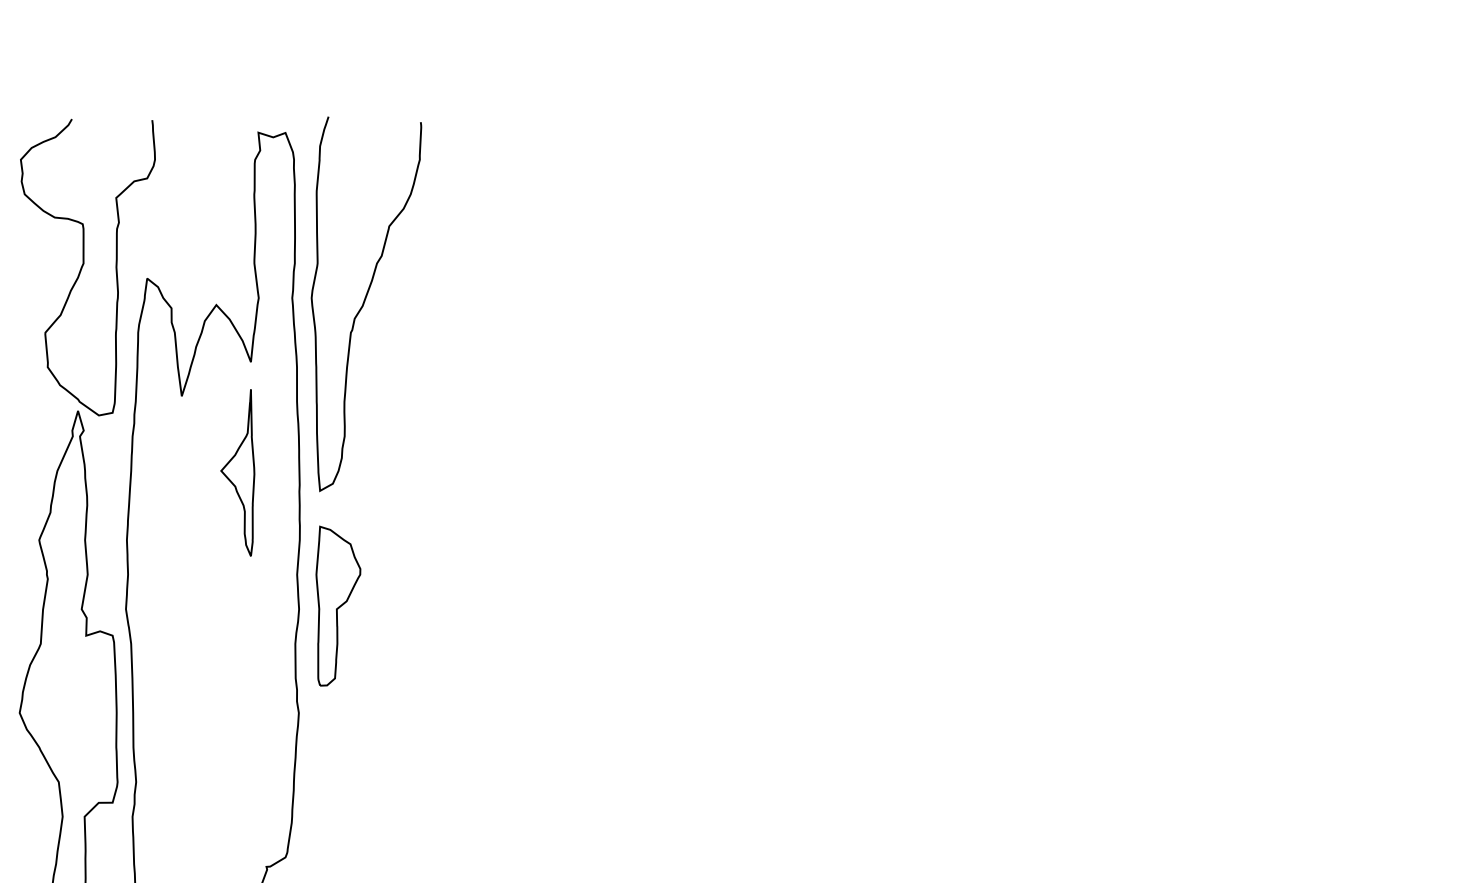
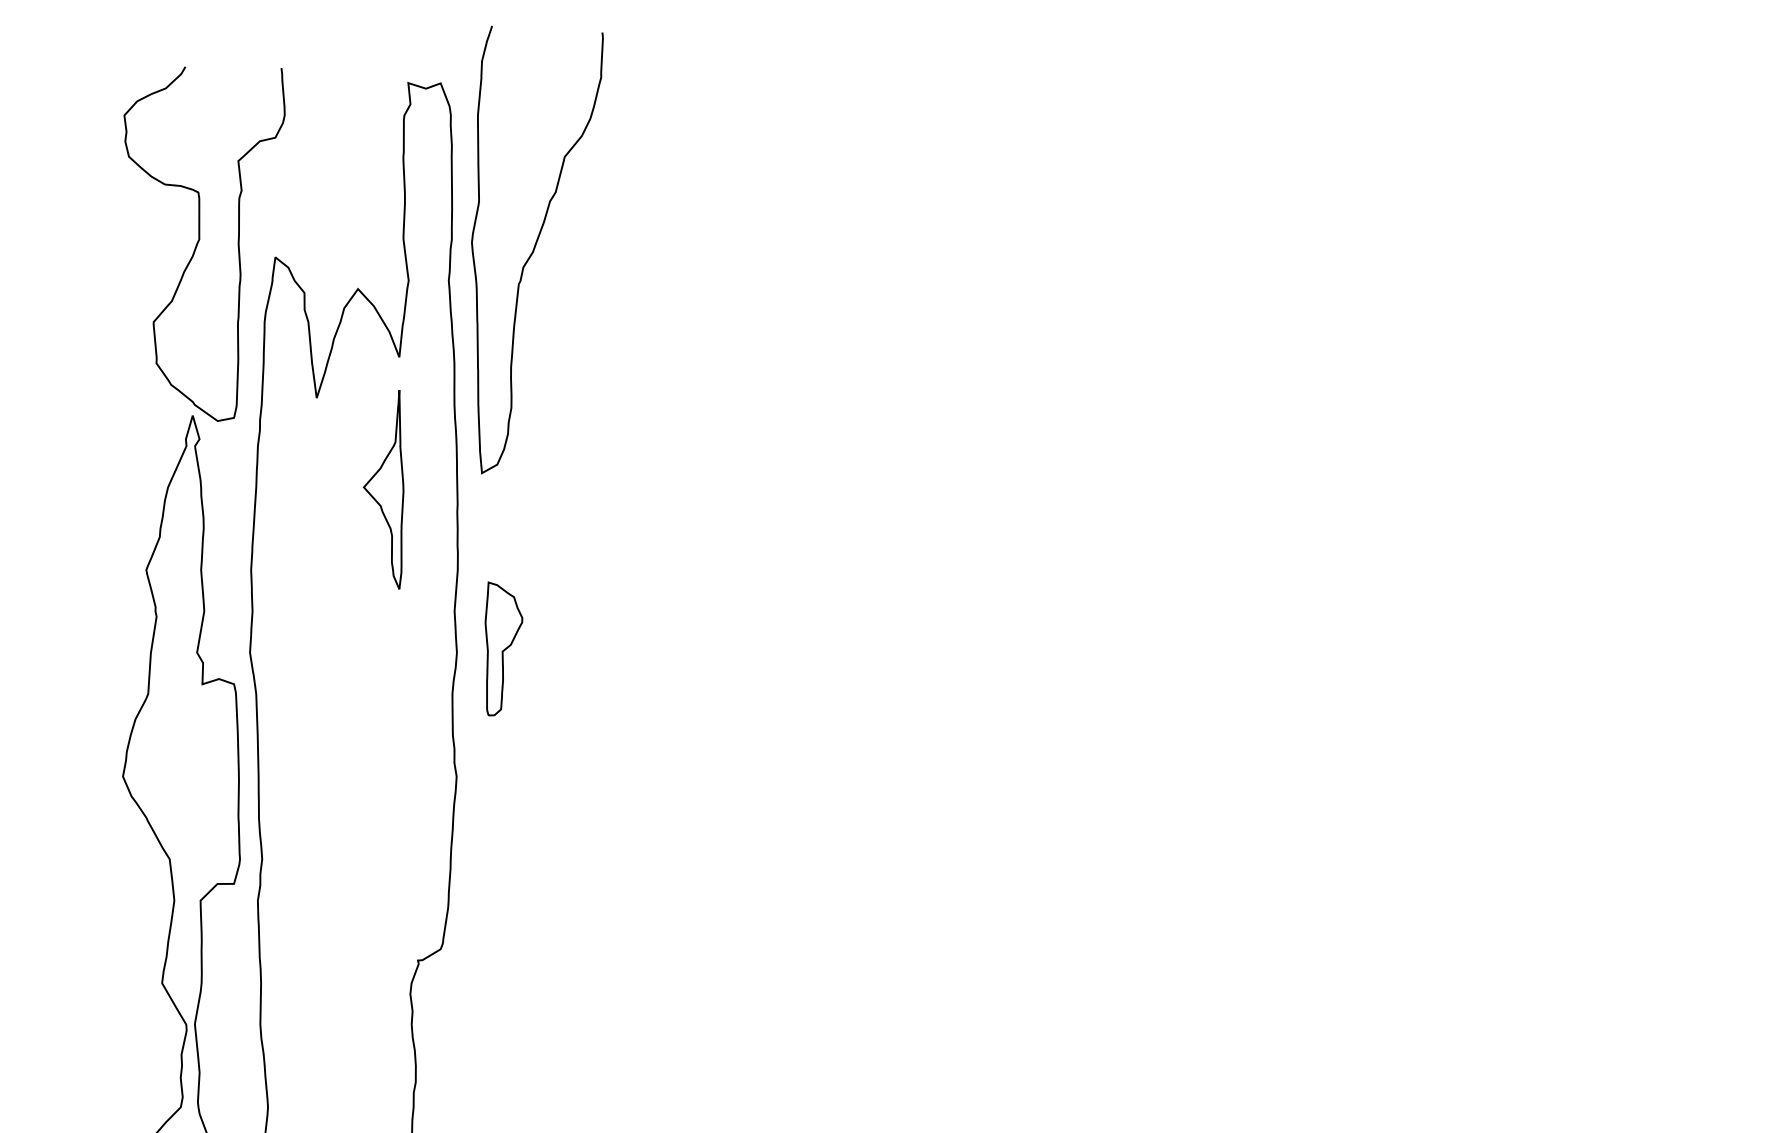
curve: (364, 302) -> (535, 248), moved
part: (338, 605) -> (503, 648), size x0.7

